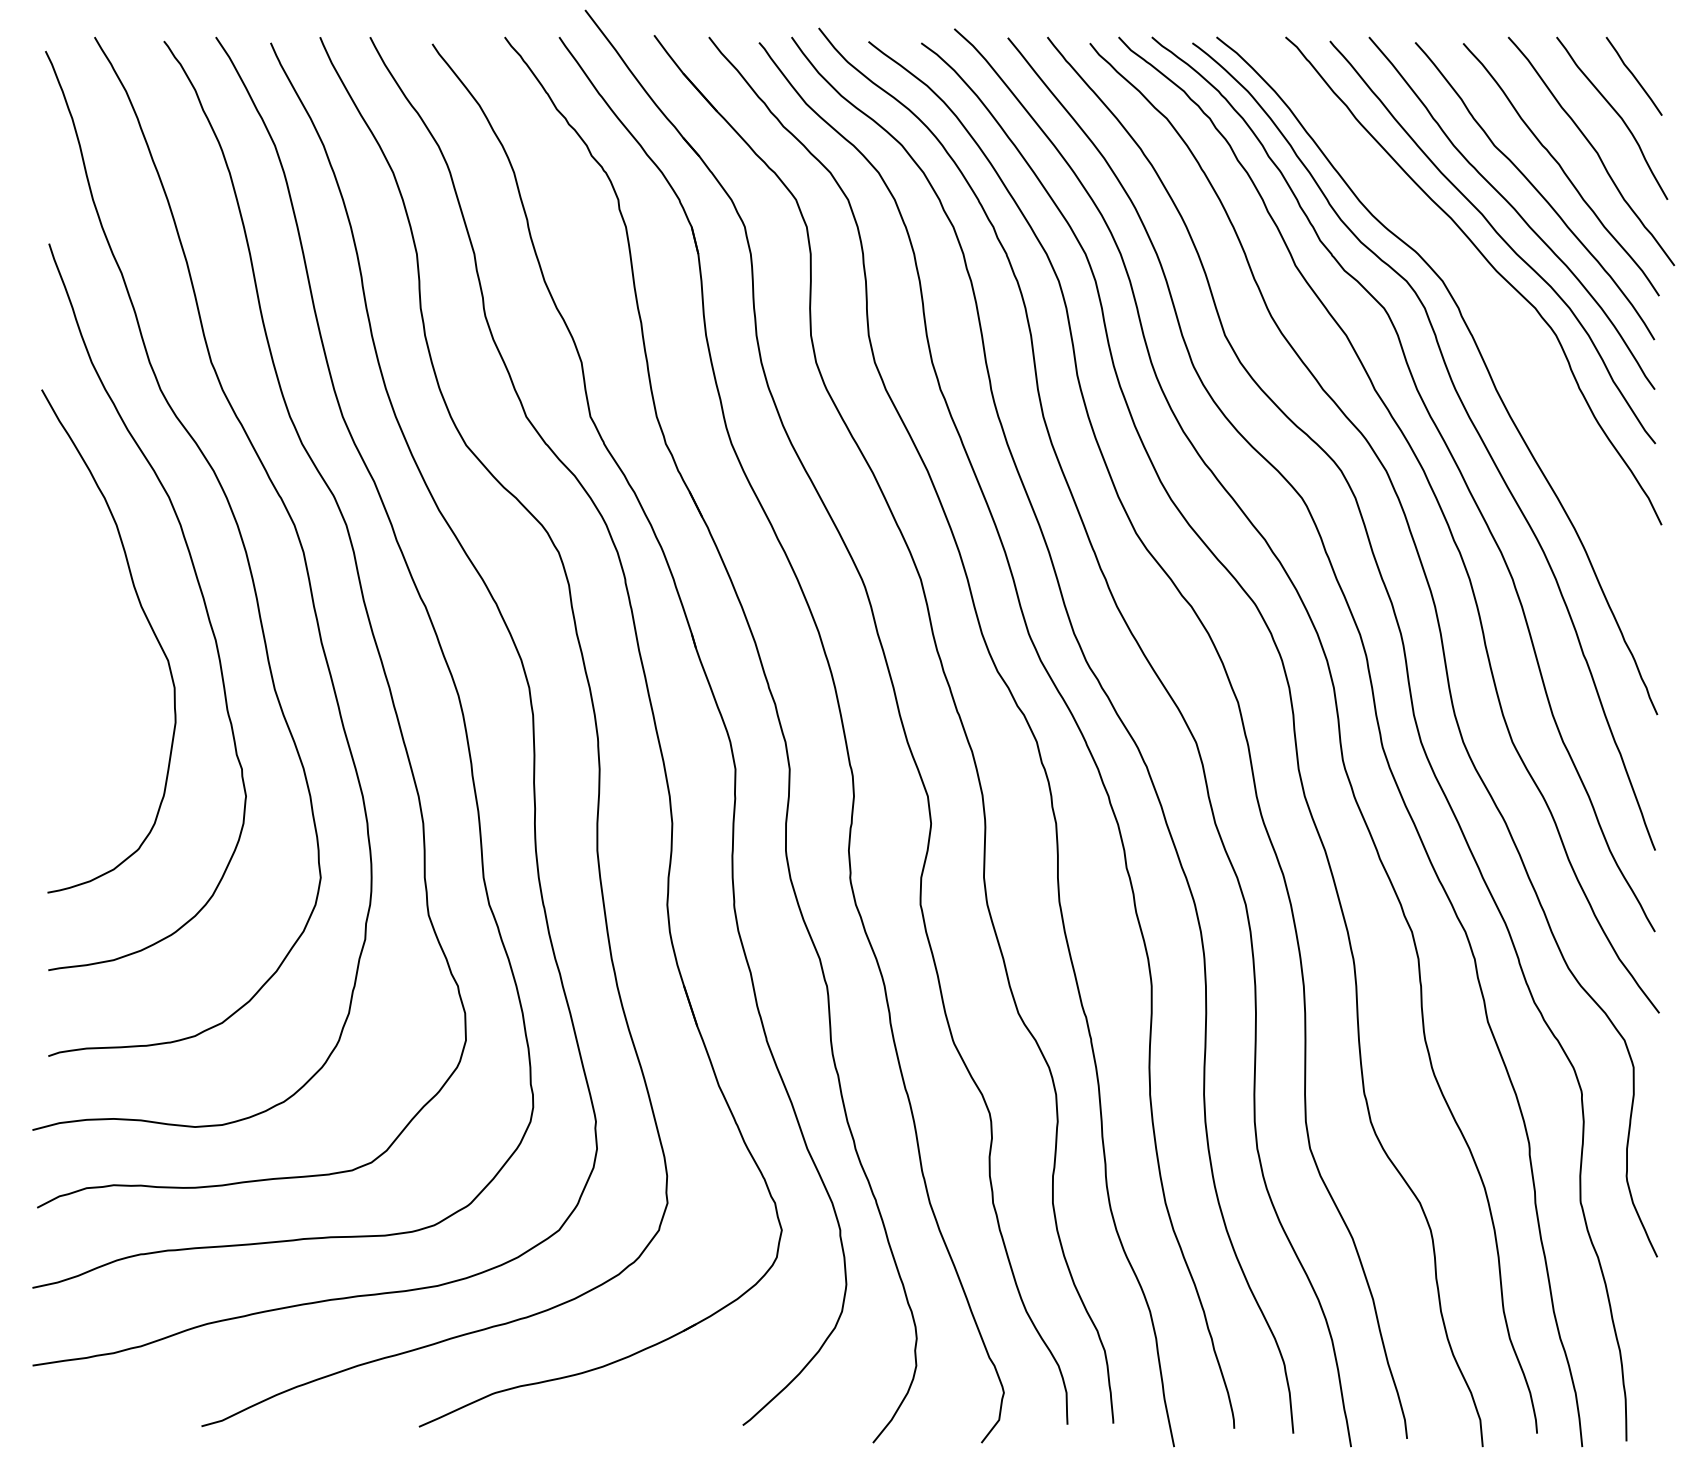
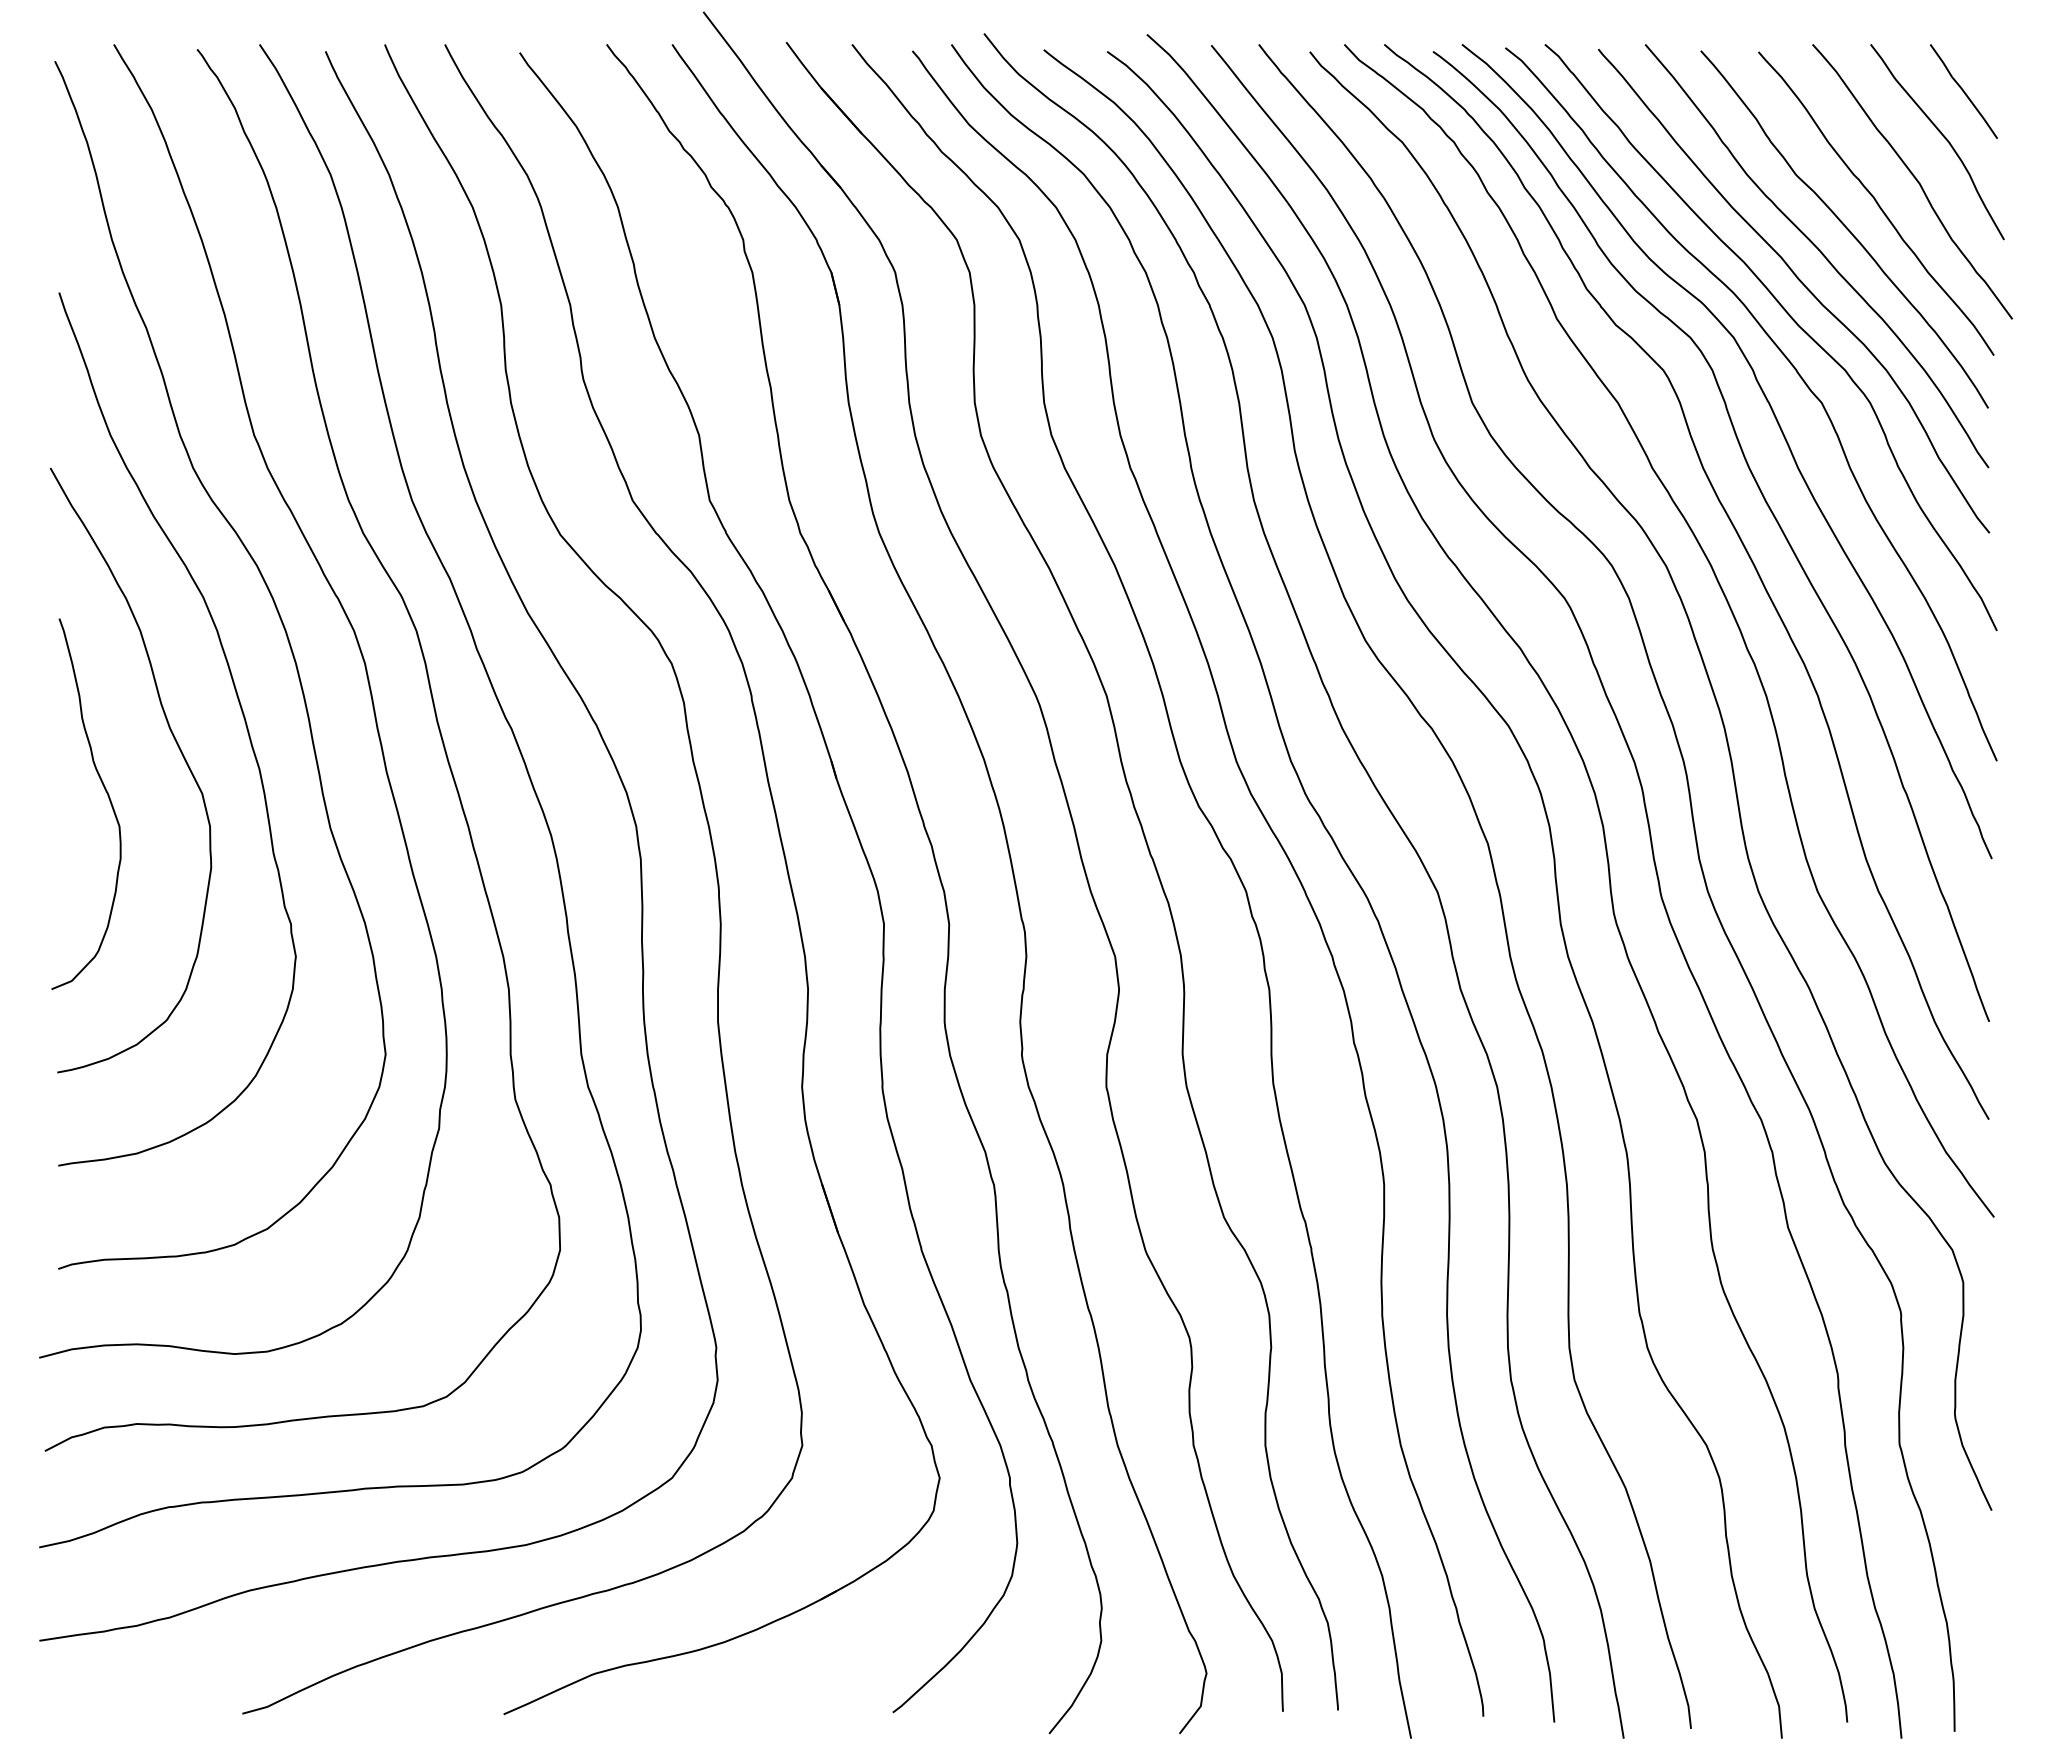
curve: (1495, 311) -> (1797, 374), added
curve: (89, 663) -> (107, 796), added

